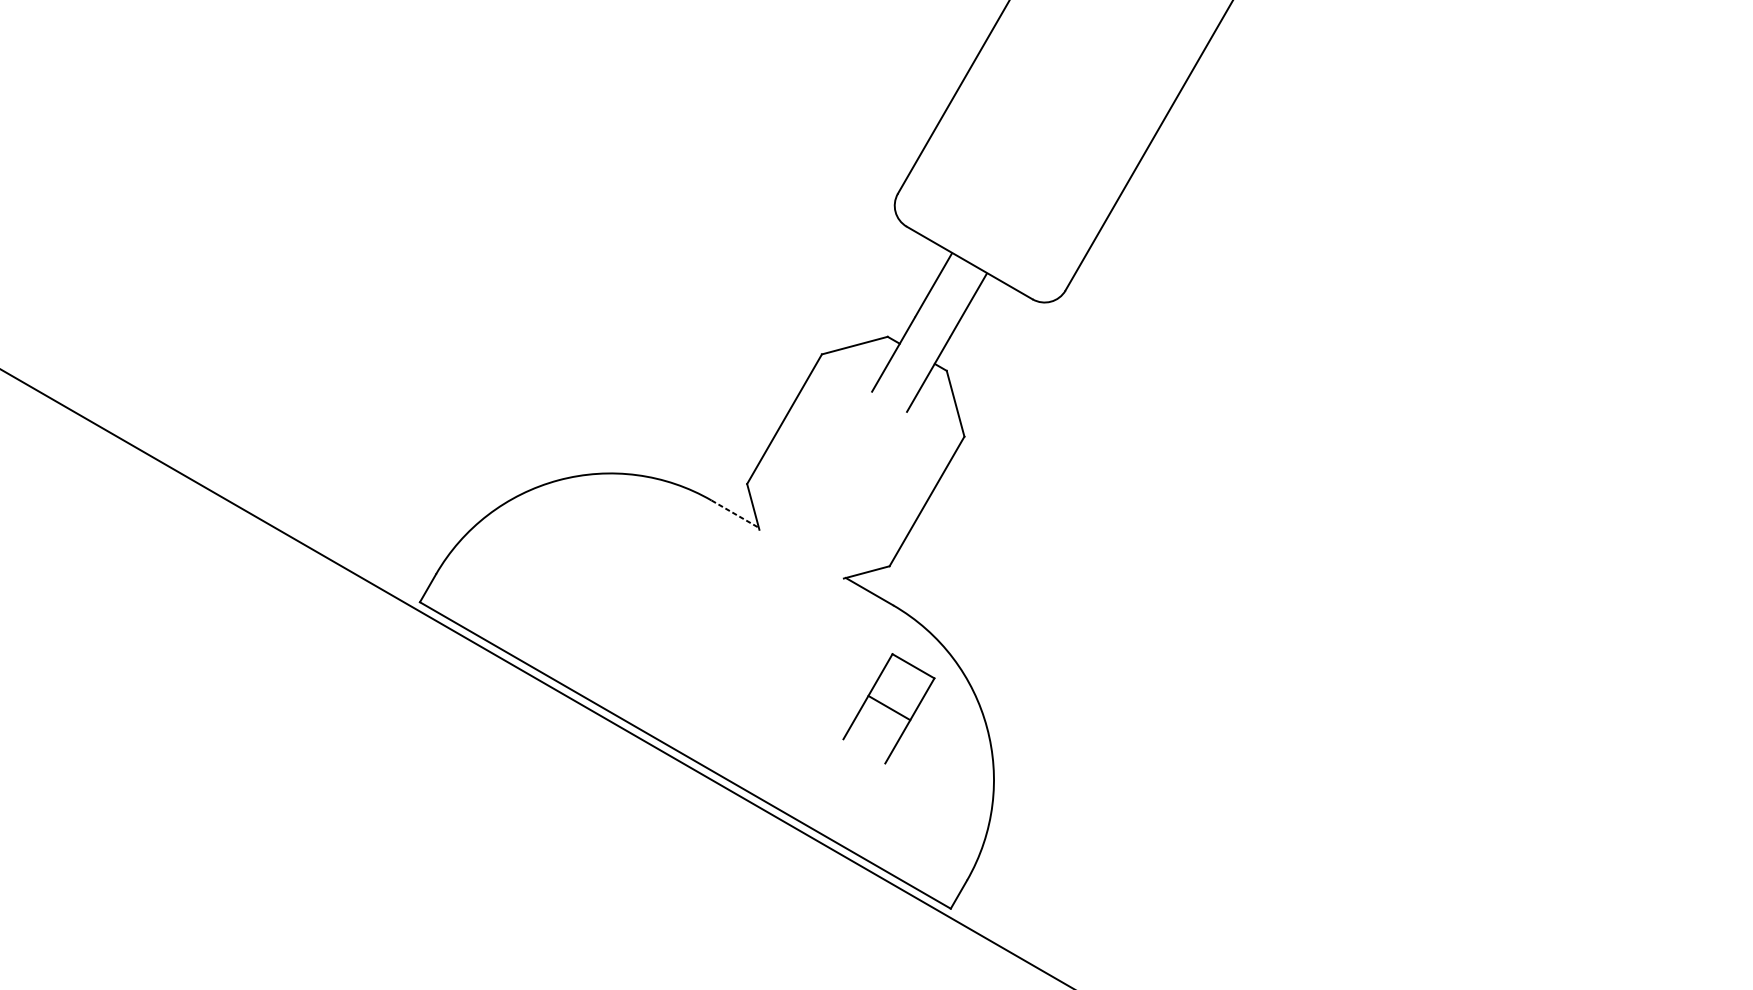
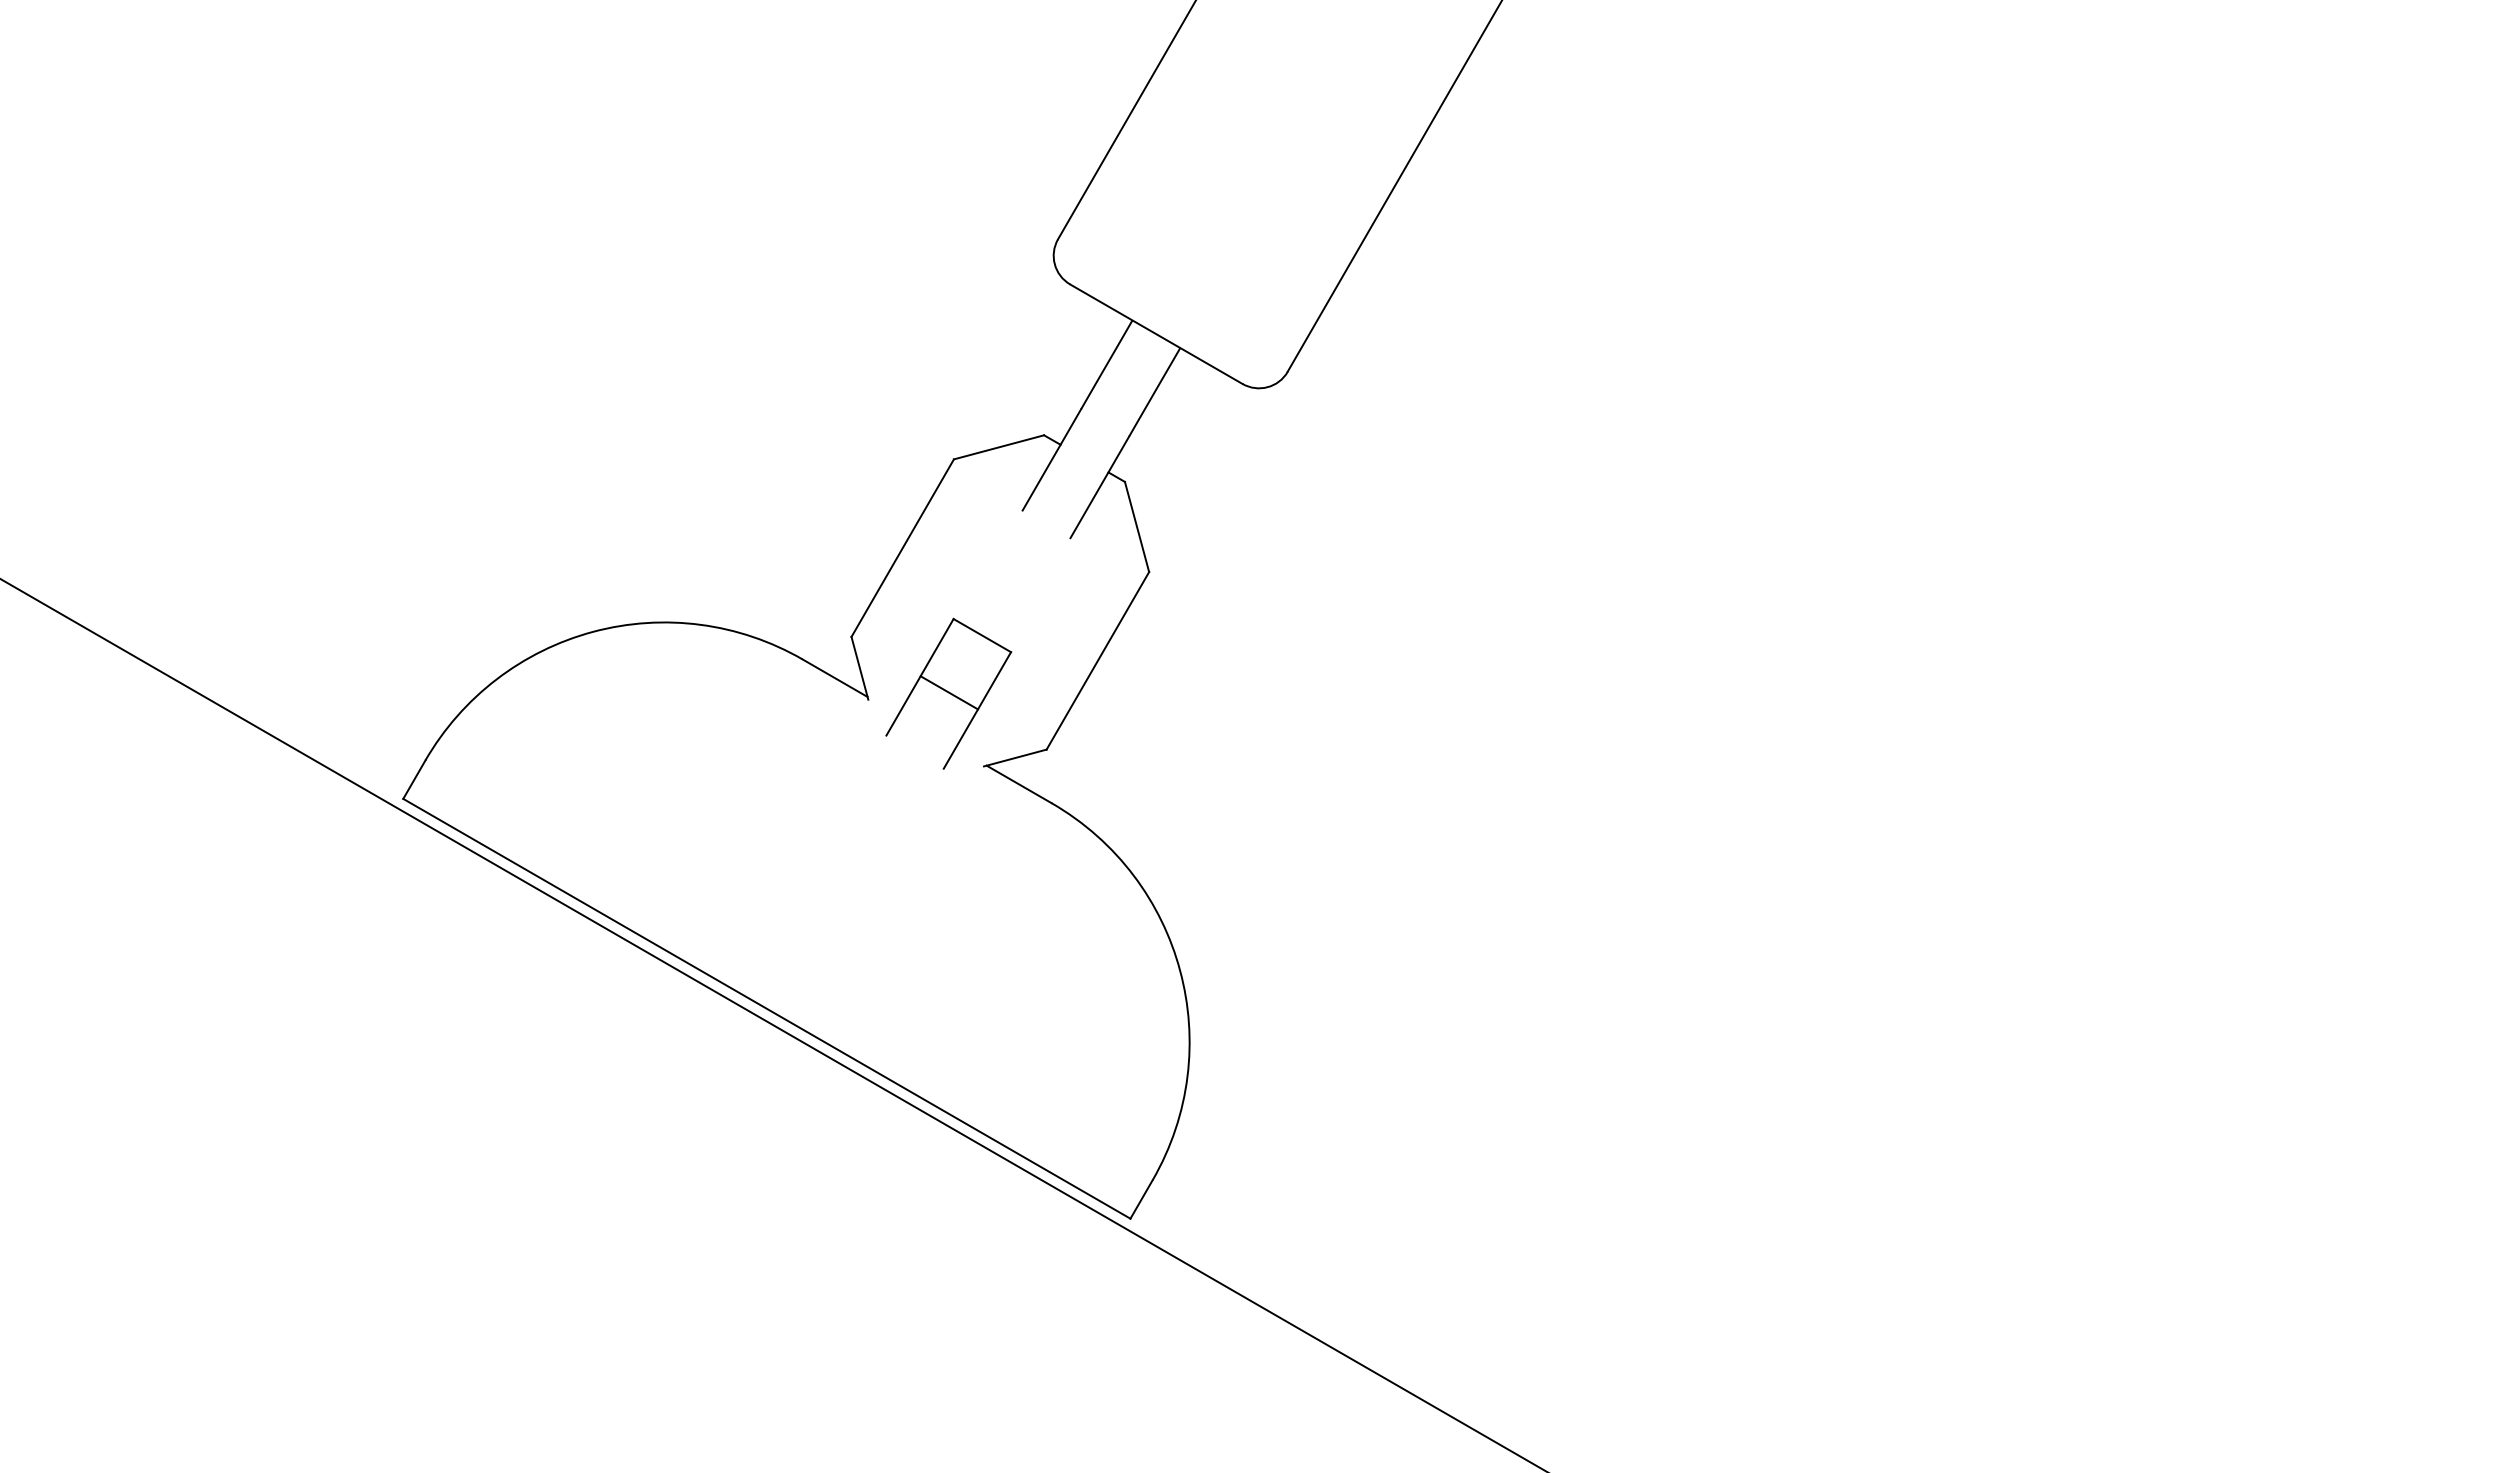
line: (735, 514) -> (835, 678), dashed -> solid
part: (888, 708) -> (948, 693), moved

